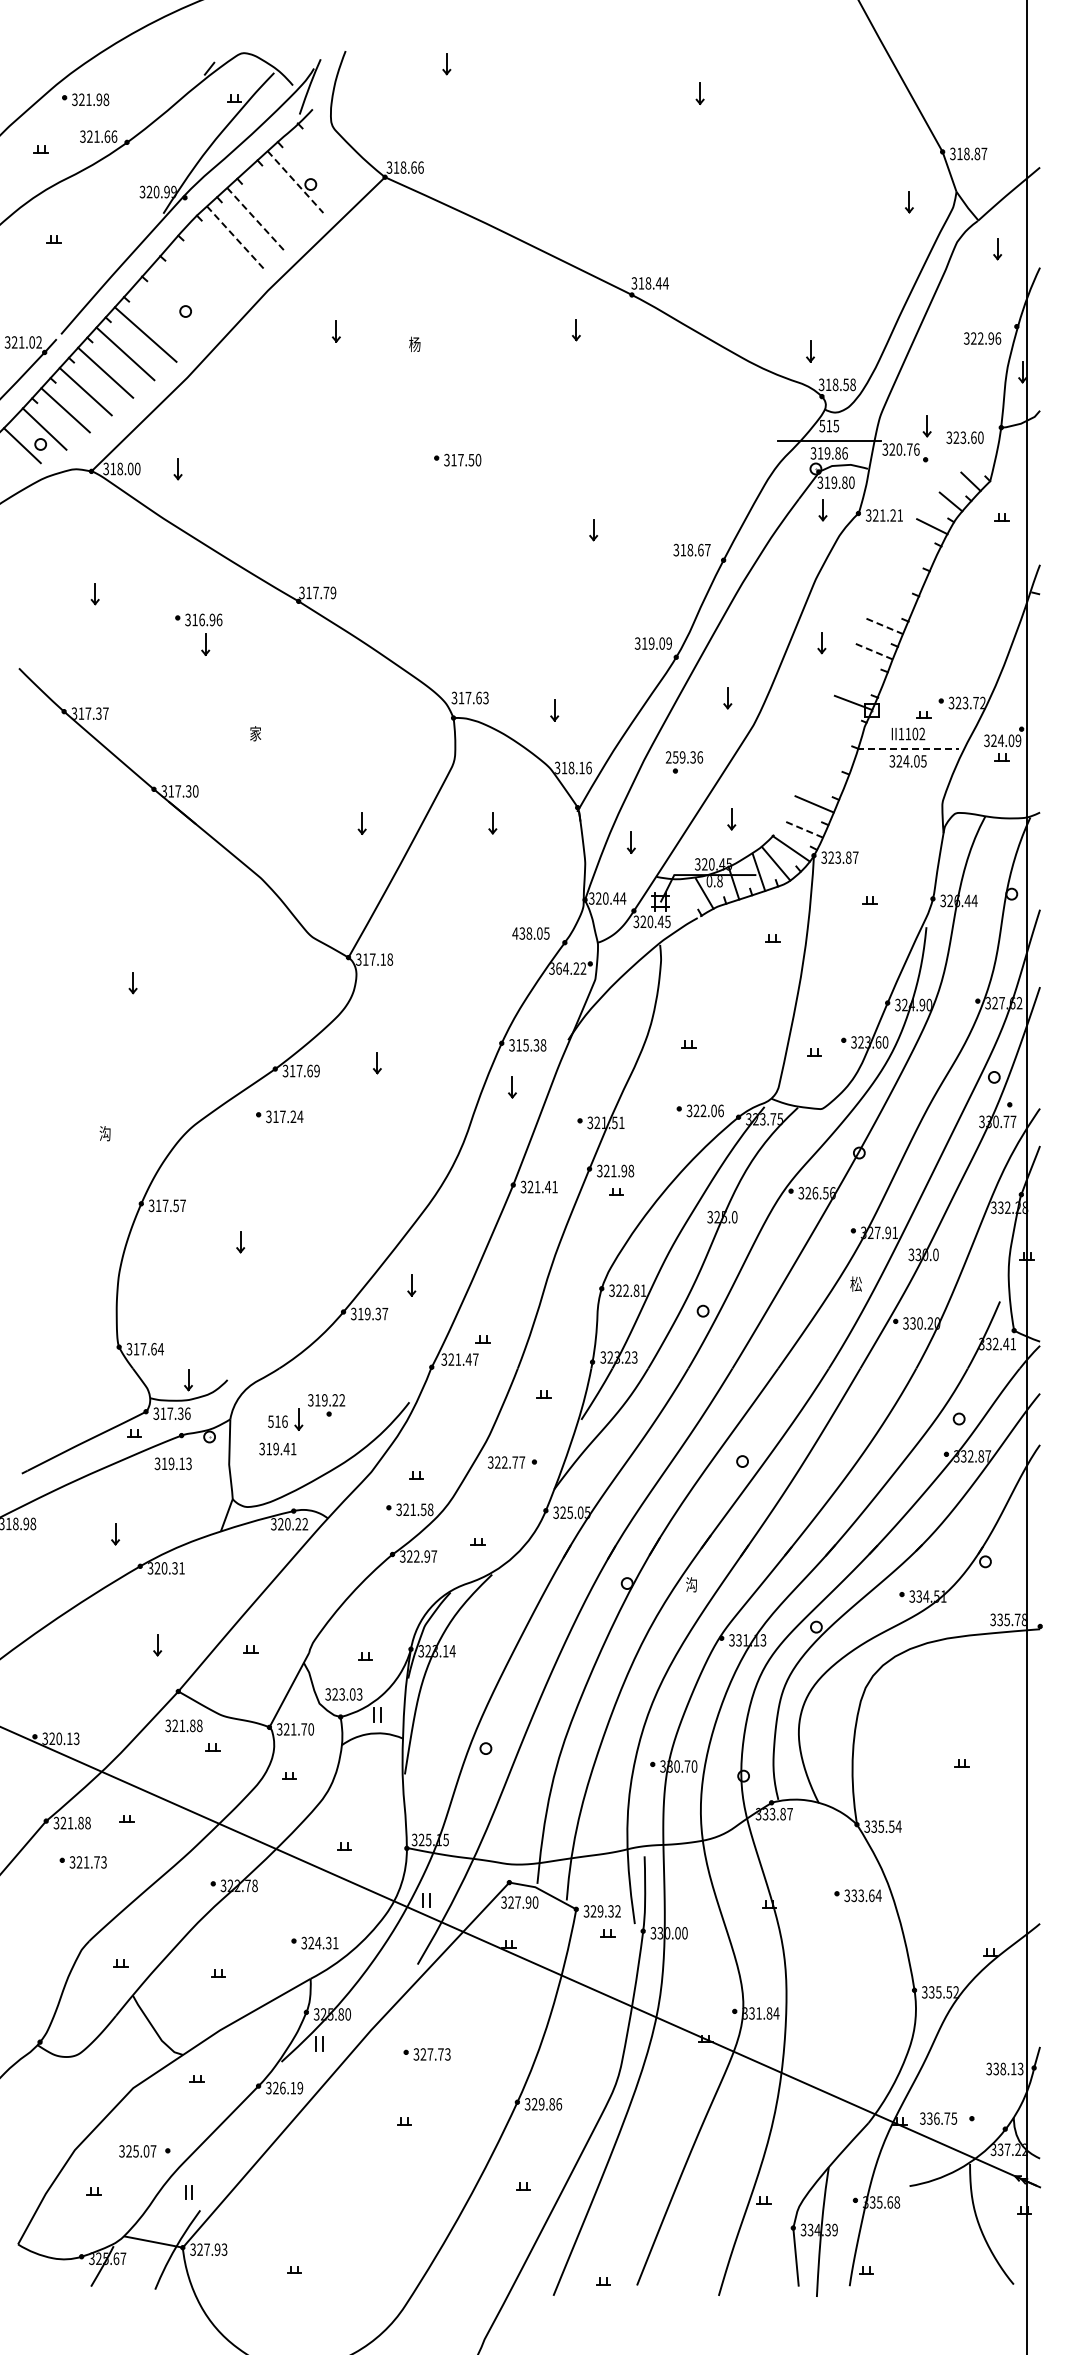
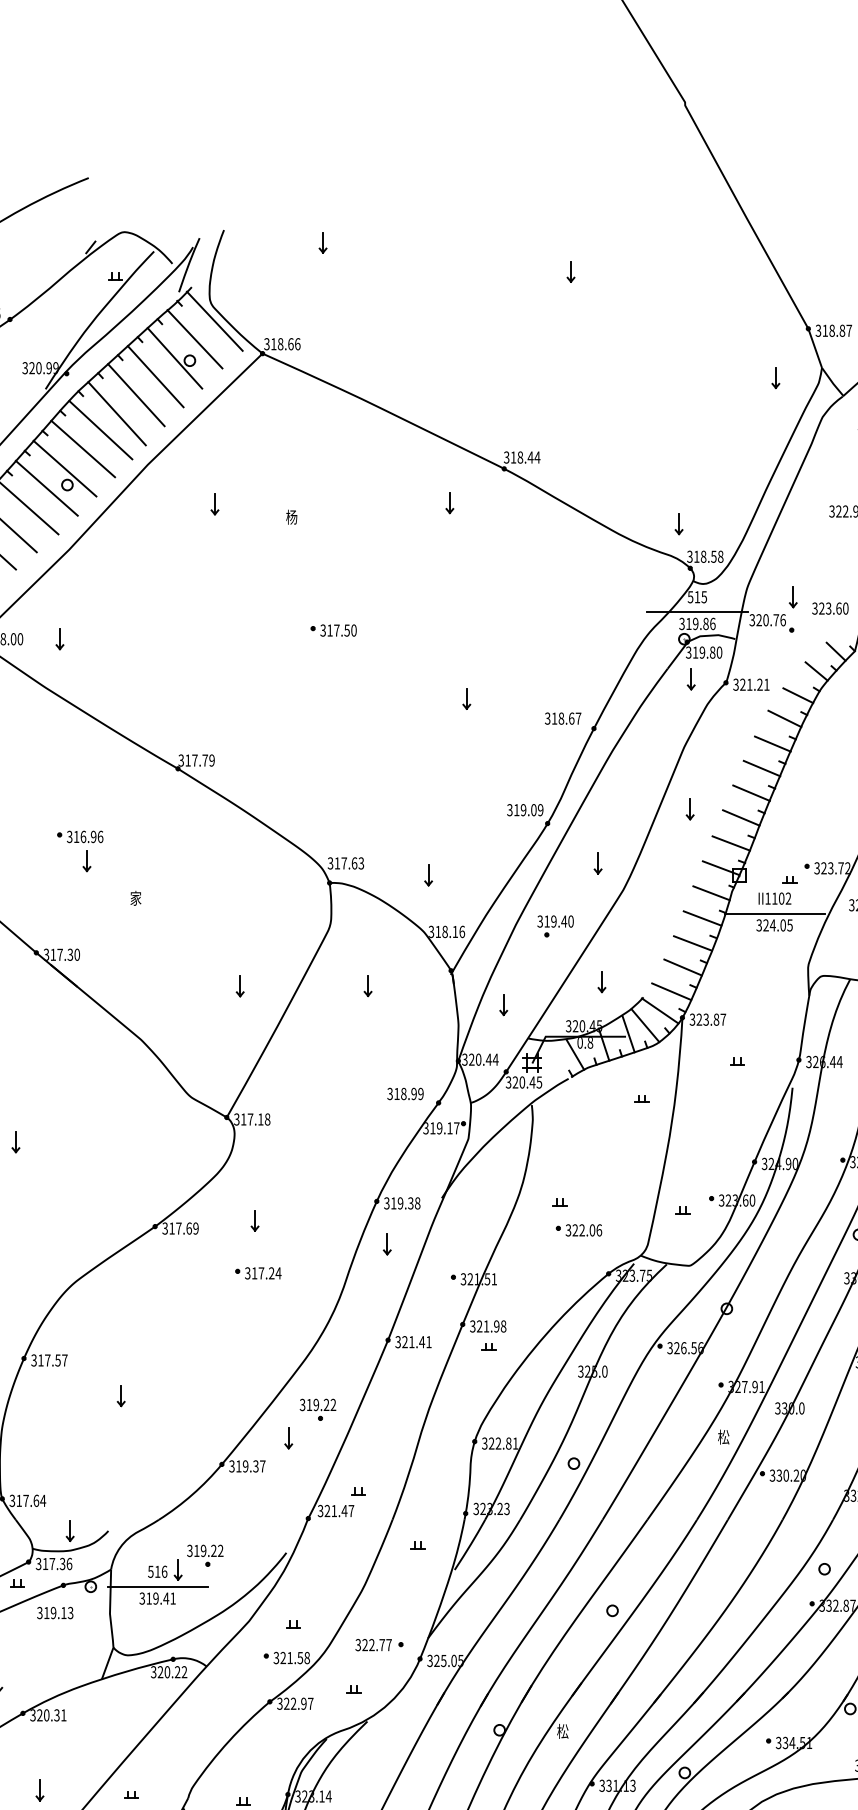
line: (335, 144) -> (214, 321), added
line: (315, 162) -> (194, 339), added
line: (295, 182) -> (174, 358), dashed -> solid
line: (275, 200) -> (155, 376), added
line: (256, 219) -> (136, 394), dashed -> solid
line: (236, 238) -> (117, 413), dashed -> solid
line: (219, 255) -> (100, 430), added
line: (201, 274) -> (82, 448), added
line: (183, 294) -> (65, 468), added
line: (164, 314) -> (46, 487), added
line: (918, 550) -> (784, 718), added
line: (906, 575) -> (773, 743), added
line: (894, 601) -> (761, 768), added
line: (884, 626) -> (751, 793), dashed -> solid
part: (205, 634) -> (86, 851), moved
line: (873, 651) -> (740, 817), dashed -> solid
line: (863, 677) -> (730, 843), added
line: (843, 728) -> (711, 893), added
line: (908, 749) -> (774, 913), dashed -> solid
line: (834, 753) -> (702, 917), added
text: (684, 757) -> (555, 921), 259.36 -> 319.40
line: (824, 779) -> (692, 943), added
line: (803, 829) -> (672, 992), dashed -> solid
text: (530, 933) -> (404, 1093), 438.05 -> 318.99
text: (571, 968) -> (445, 1128), 364.22 -> 319.17
text: (525, 1045) -> (400, 1203), 315.38 -> 319.38
part: (699, 1110) -> (578, 1229), moved
part: (279, 1116) -> (258, 1273), moved
part: (441, 1256) -> (317, 1410), added
line: (277, 1437) -> (157, 1587), added
part: (512, 1462) -> (379, 1645), moved
text: (691, 1584) -> (562, 1731), 沟 -> 松

